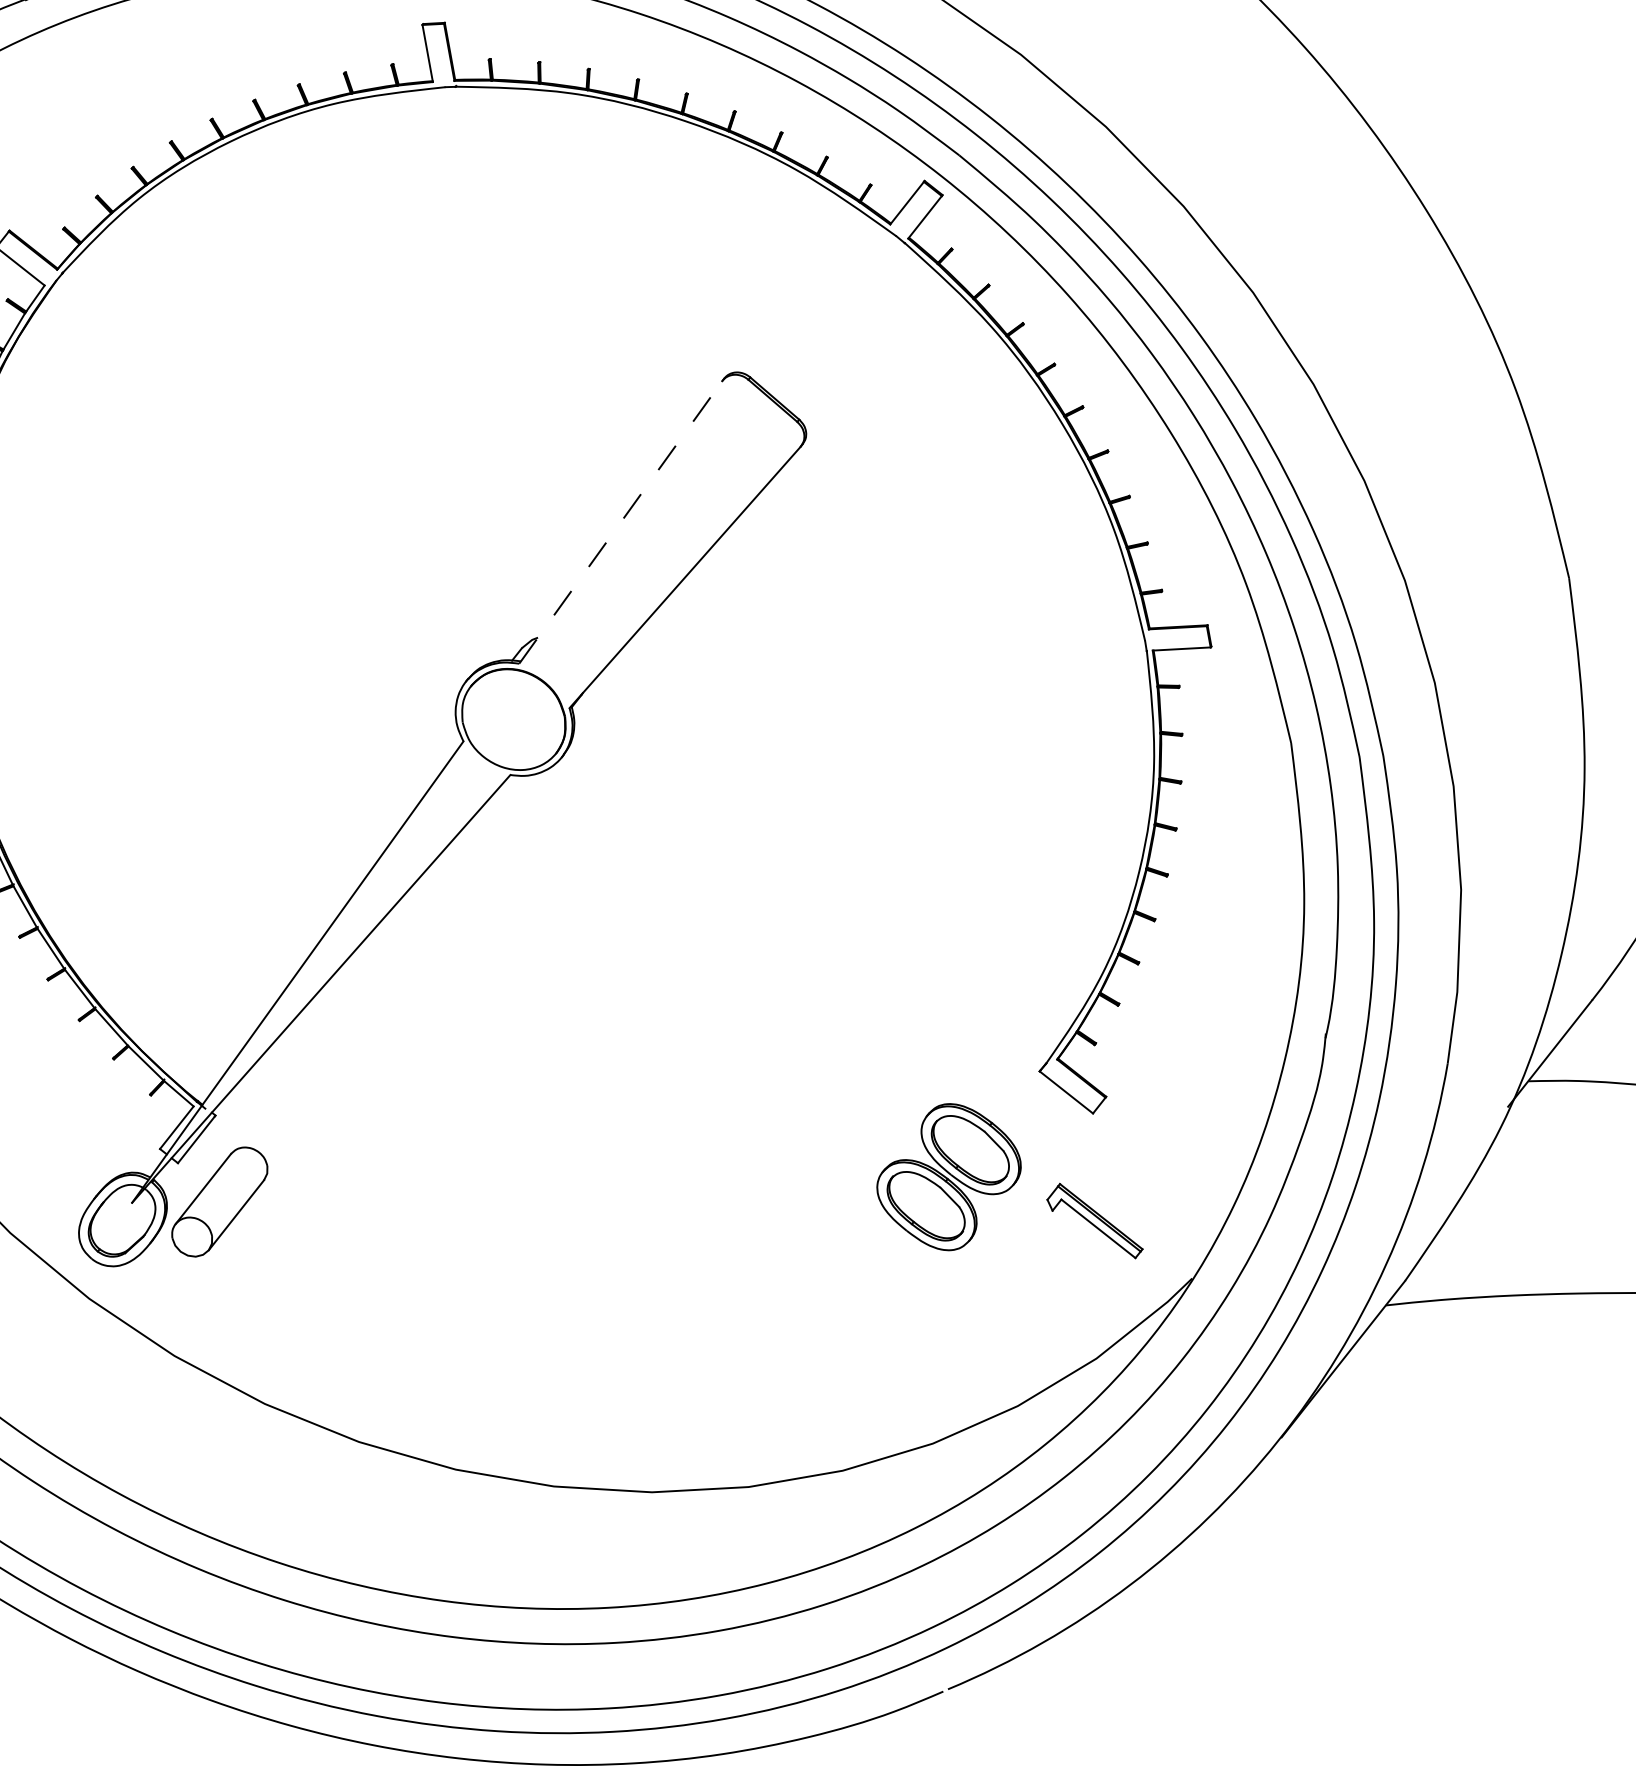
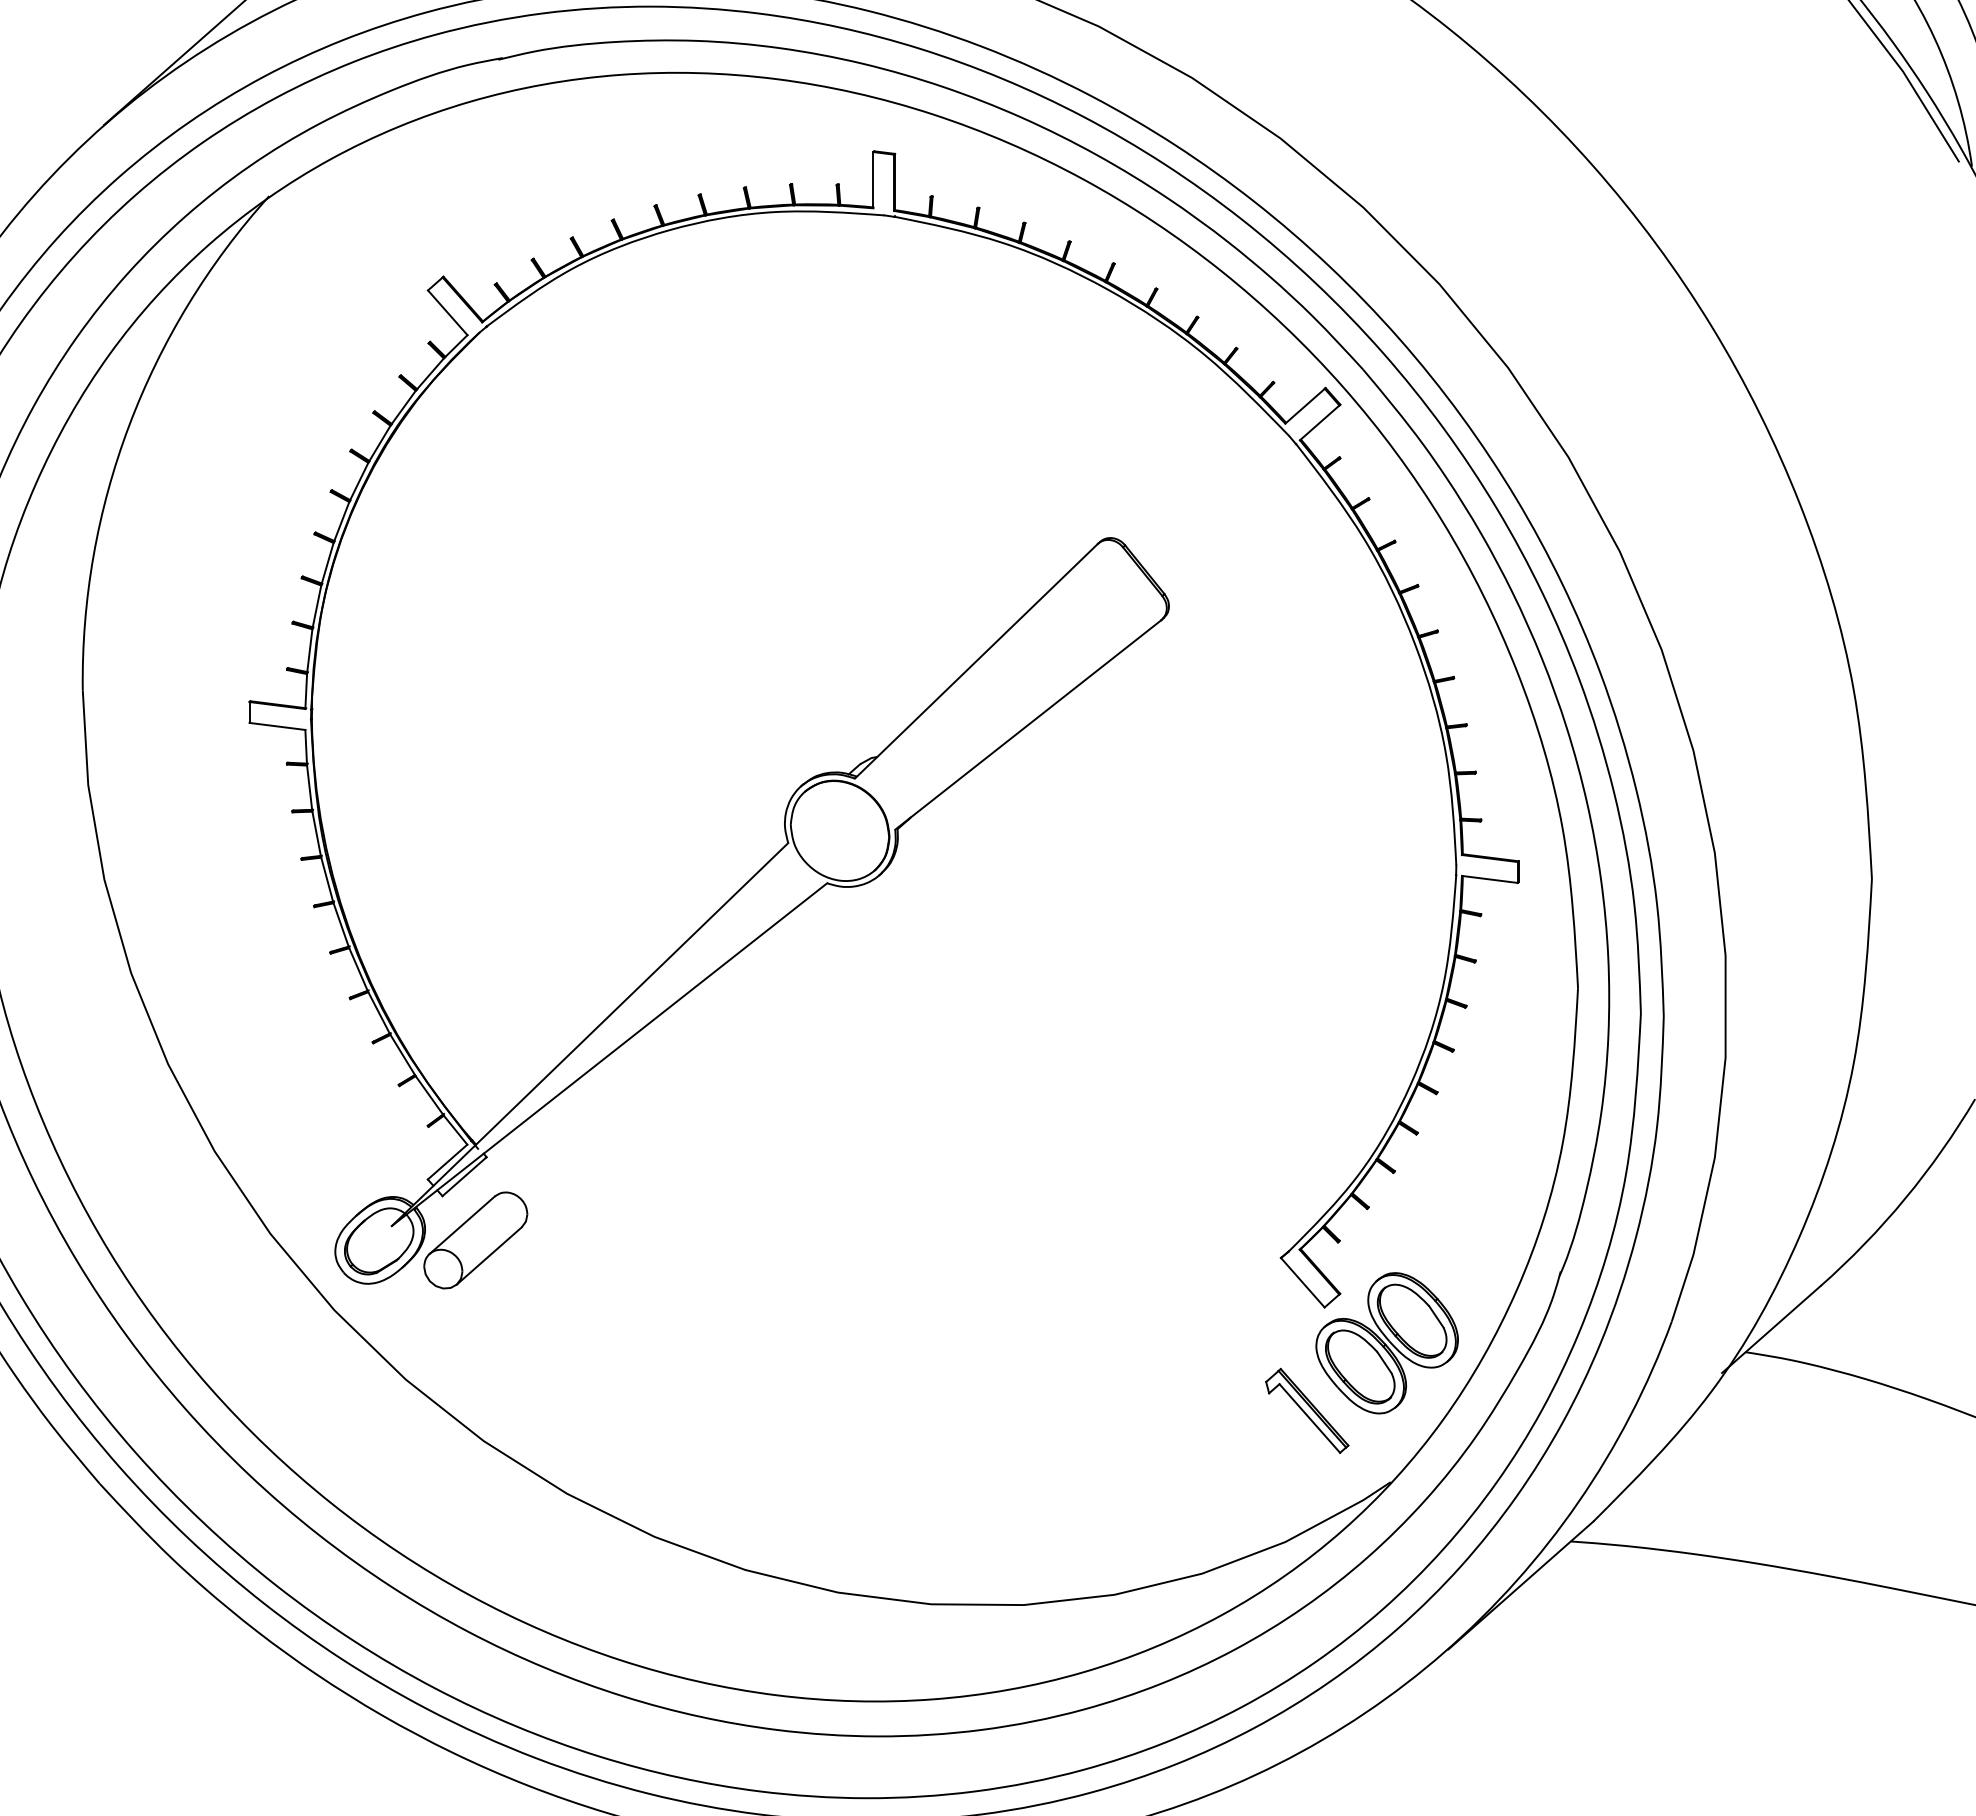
line: (620, 522) -> (976, 661), dashed -> solid
part: (948, 1177) -> (1386, 1343), moved

